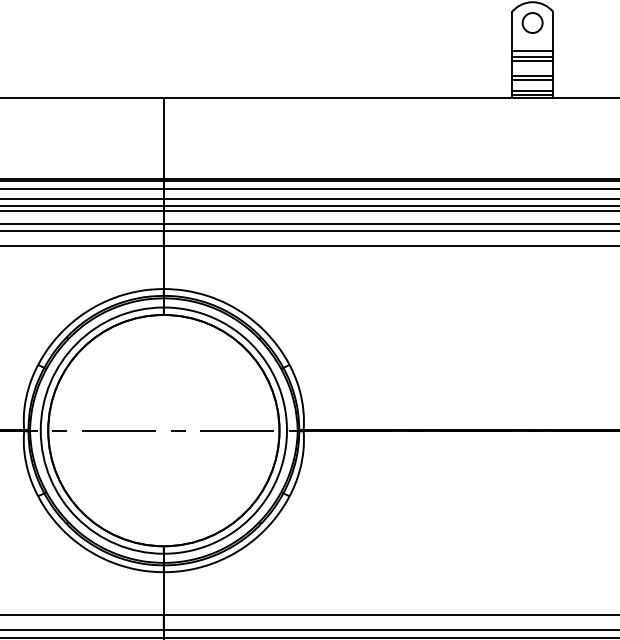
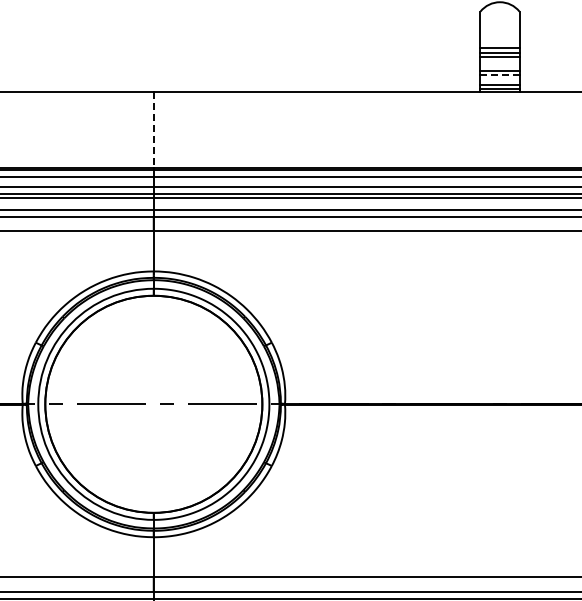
circle: (532, 22) -> (499, 21), removed
line: (532, 80) -> (499, 75), solid -> dashed
line: (163, 137) -> (153, 129), solid -> dashed

